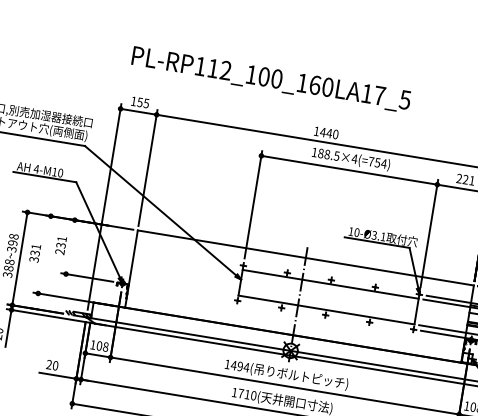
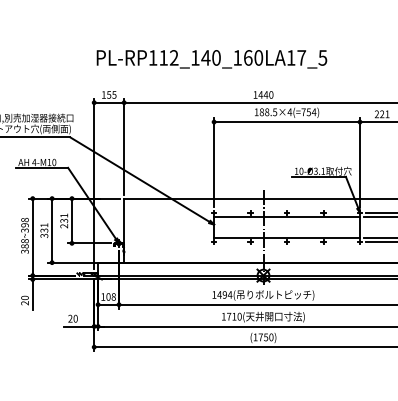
text: (263, 76) -> (205, 57), PL-RP112_100_160LA17_5 -> PL-RP112_140_160LA17_5
line: (69, 246) -> (71, 220), added
line: (45, 254) -> (52, 230), added

